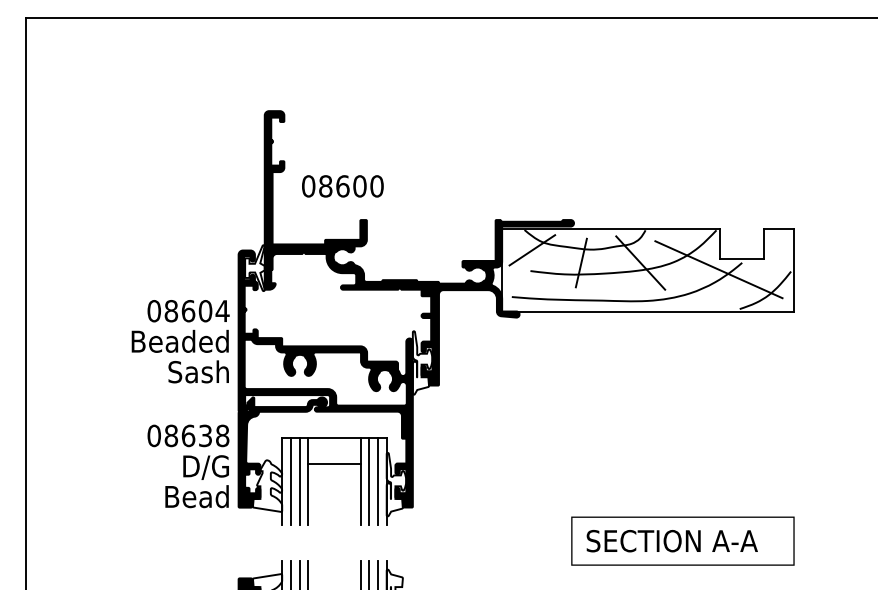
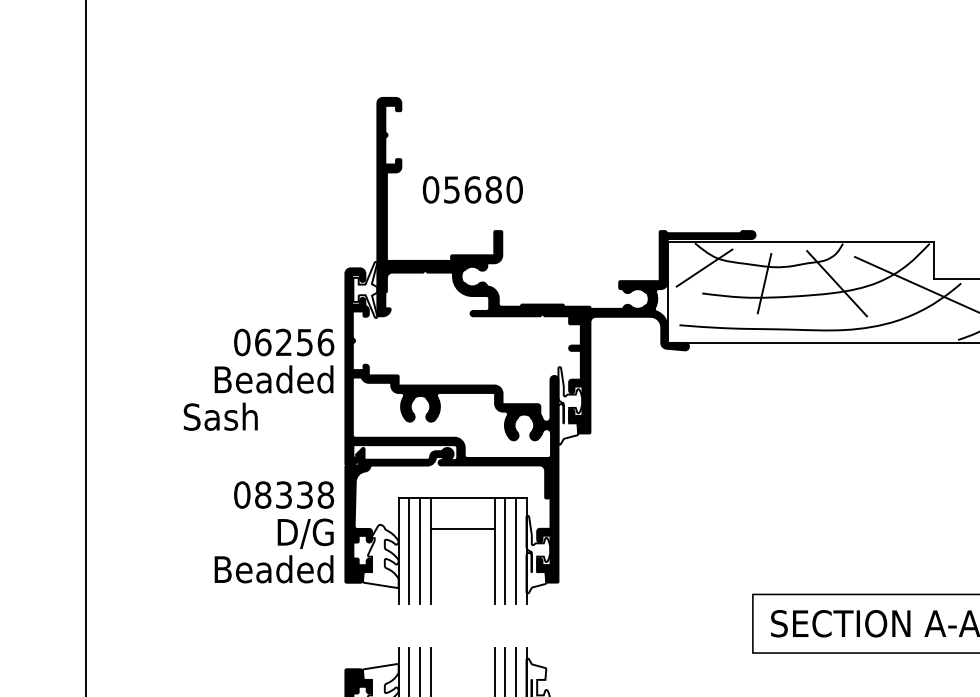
text: (342, 186) -> (472, 190), 08600 -> 05680
text: (196, 311) -> (293, 342), 08604 -> 06256
text: (198, 371) -> (220, 416), moved
text: (188, 435) -> (284, 494), 08638 -> 08338
text: (171, 496) -> (263, 569), Bead -> Beaded

